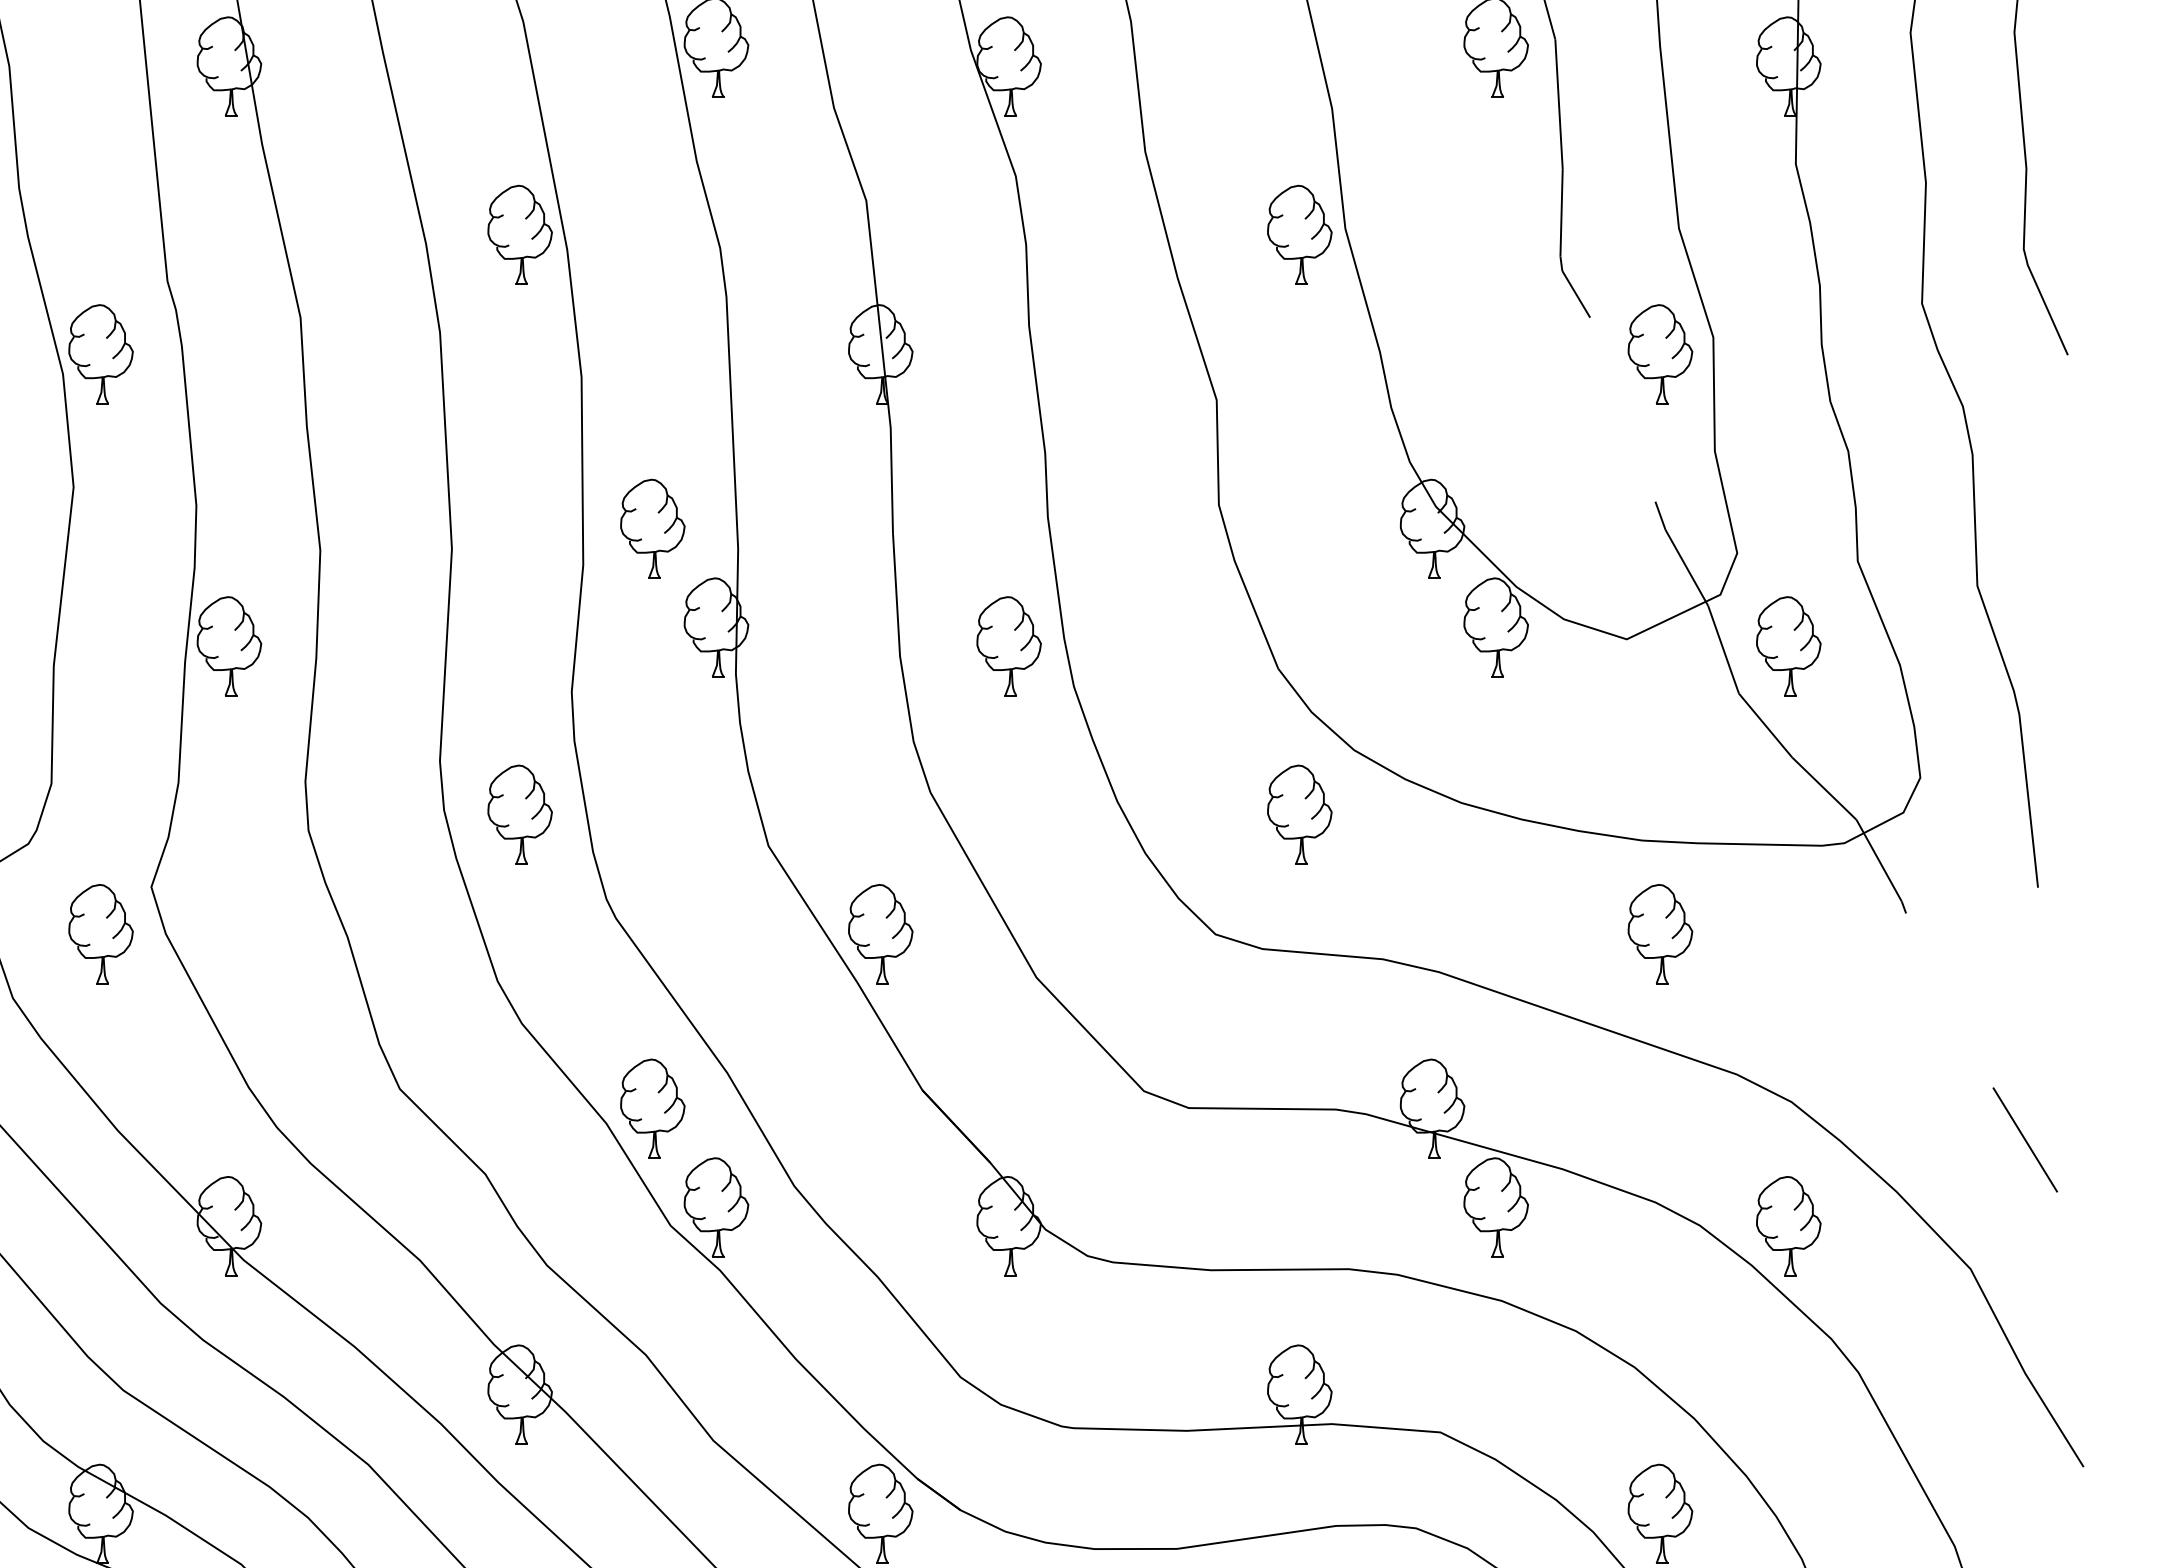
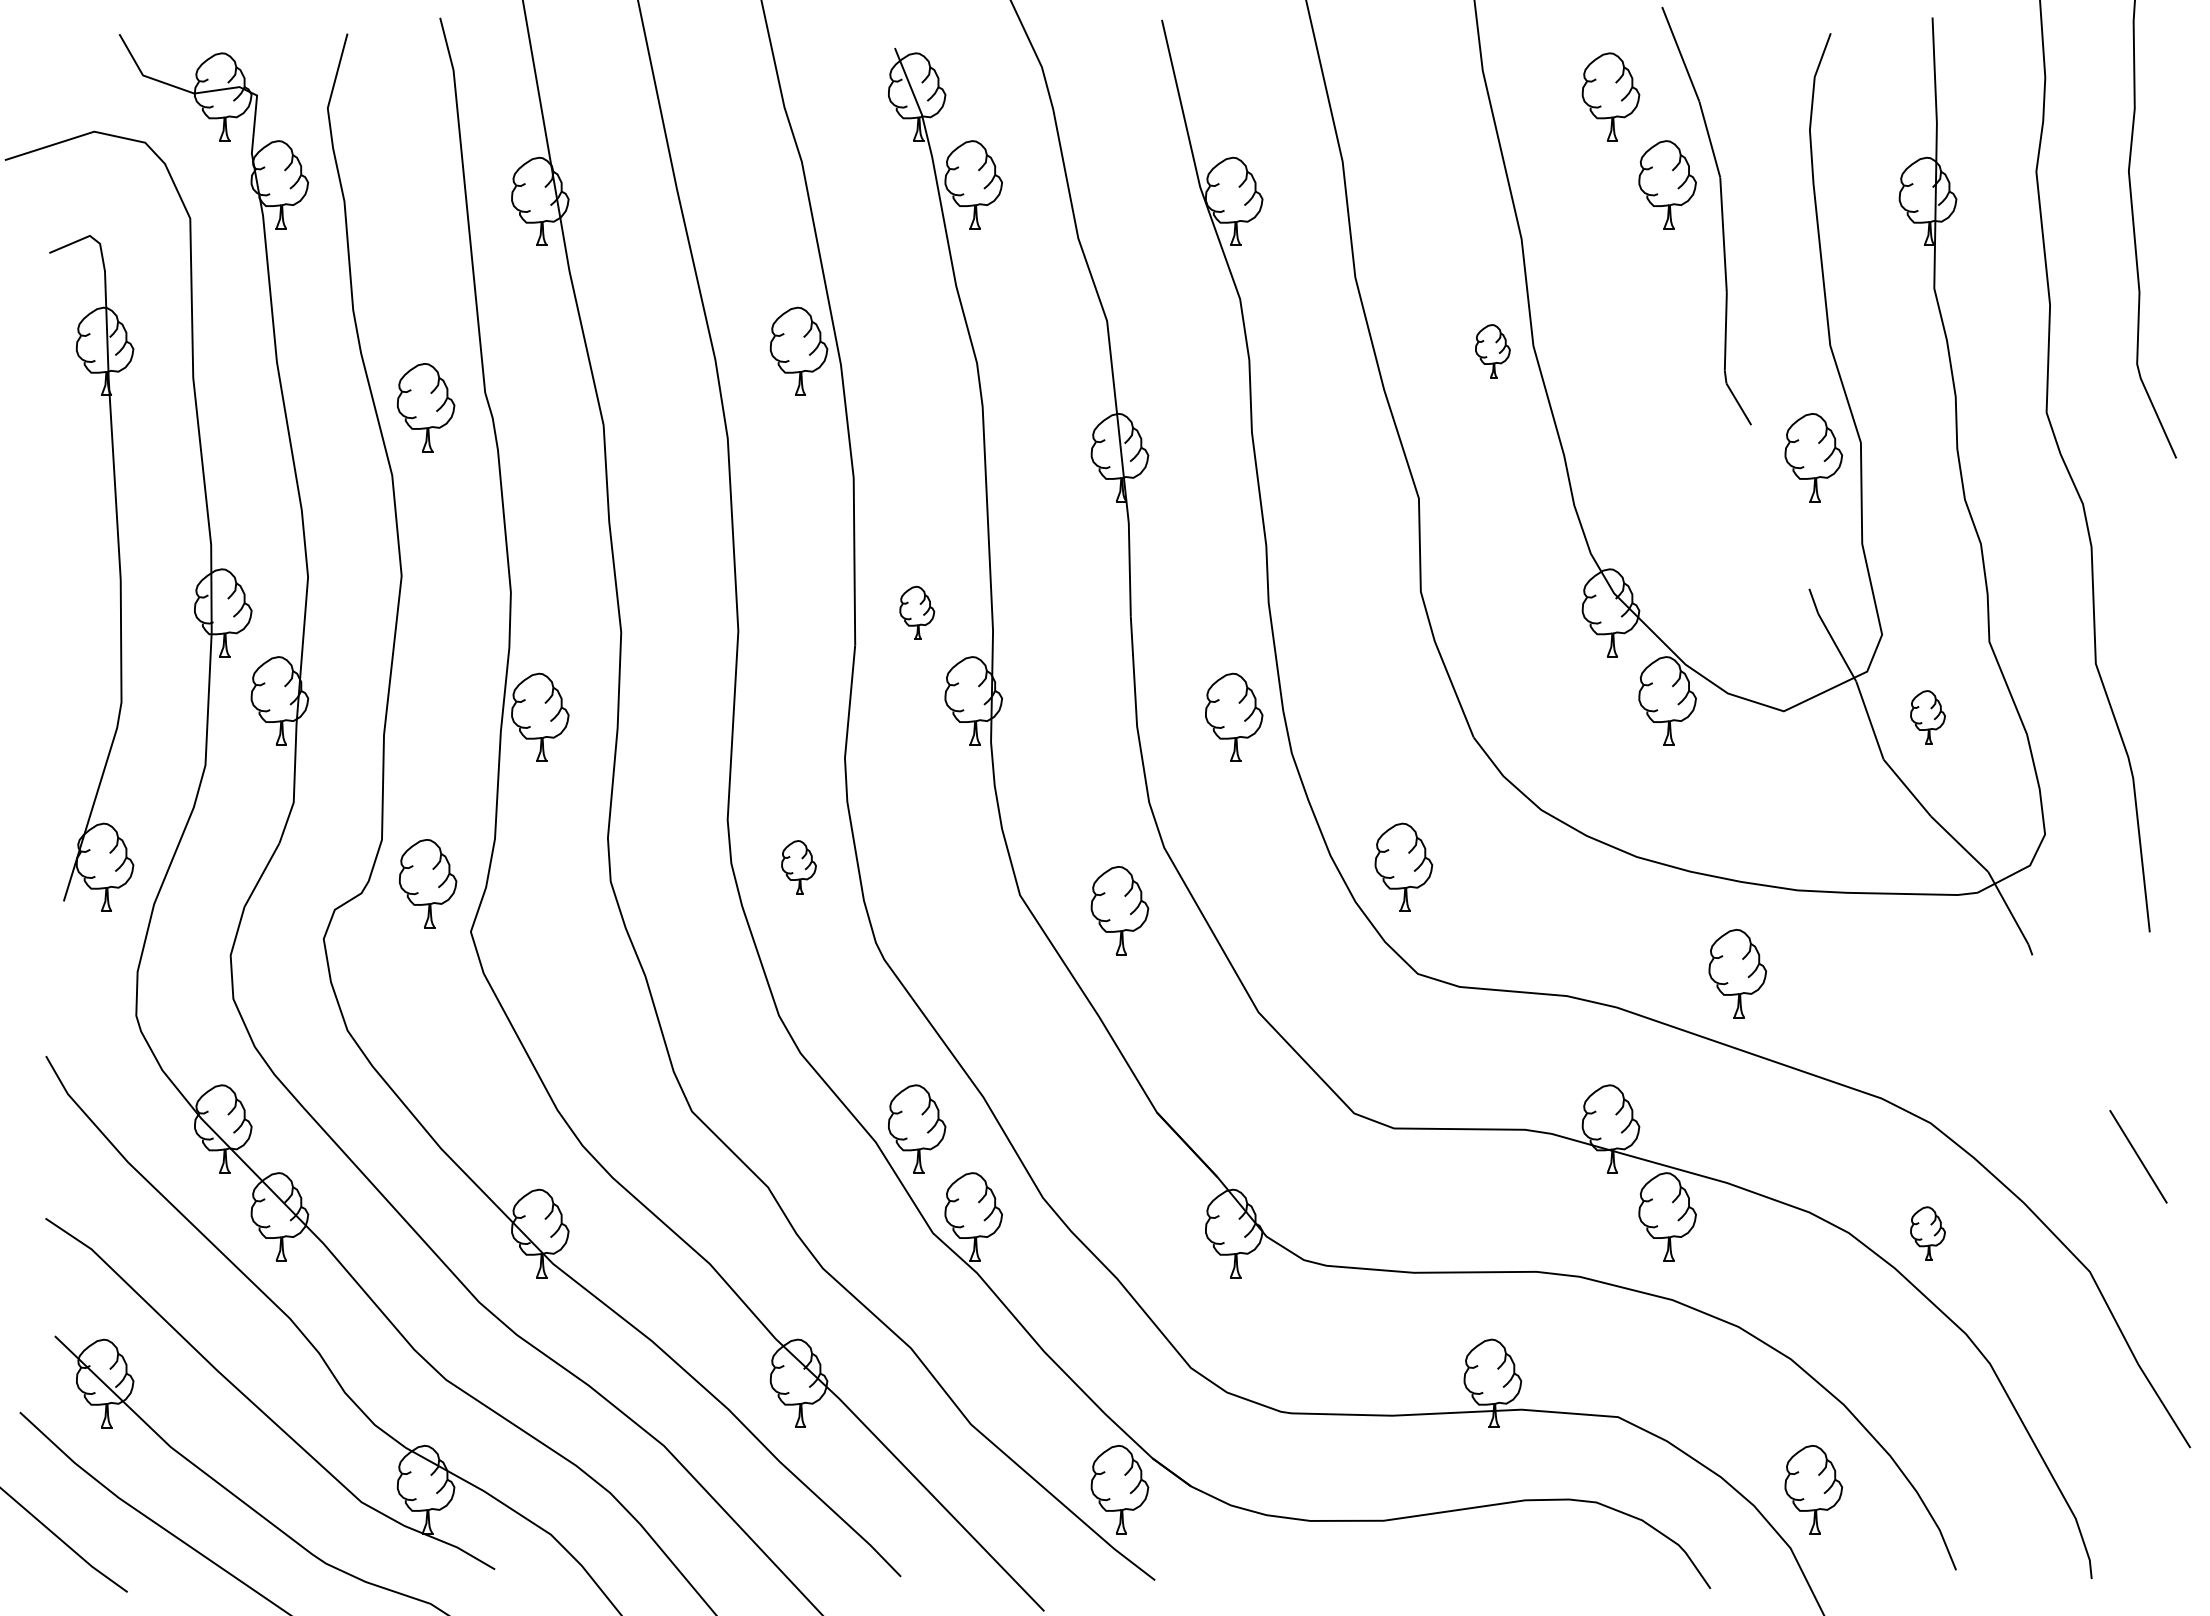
part: (1299, 233) -> (1492, 350), size x0.6
part: (101, 354) -> (426, 407), moved
part: (653, 528) -> (917, 612), size x0.6
part: (1788, 645) -> (1927, 716), size x0.6
part: (519, 813) -> (798, 866), size x0.6
part: (1299, 813) -> (1403, 866), moved
part: (101, 933) -> (428, 883), moved
part: (880, 933) -> (1119, 910), moved
part: (1660, 933) -> (1737, 973), moved
part: (1788, 1226) -> (1927, 1233), size x0.6

